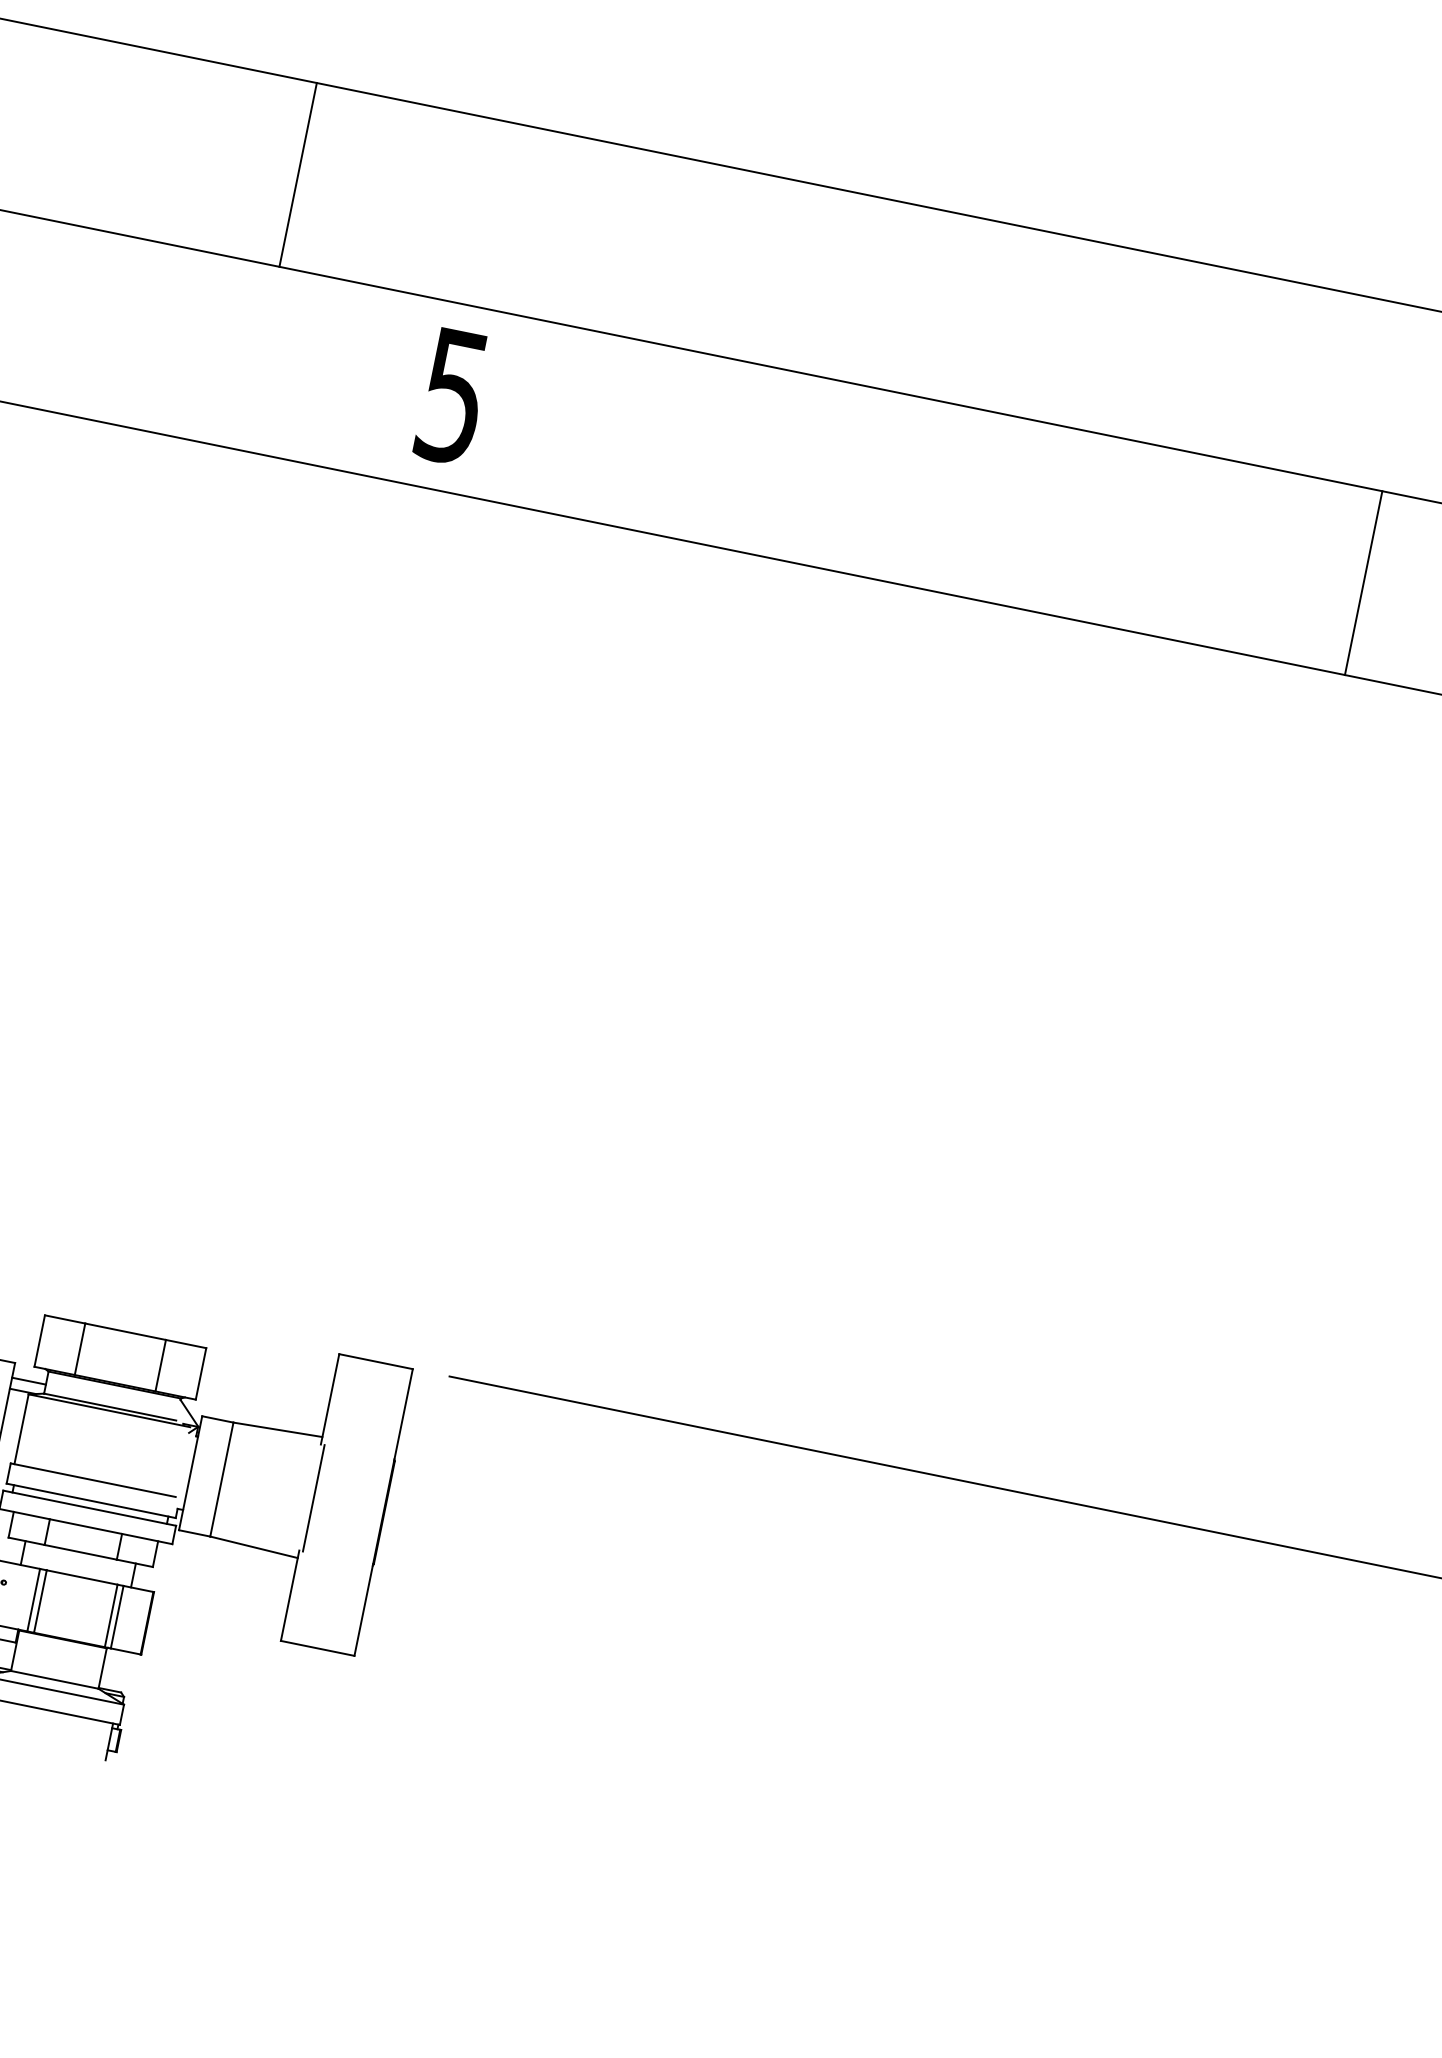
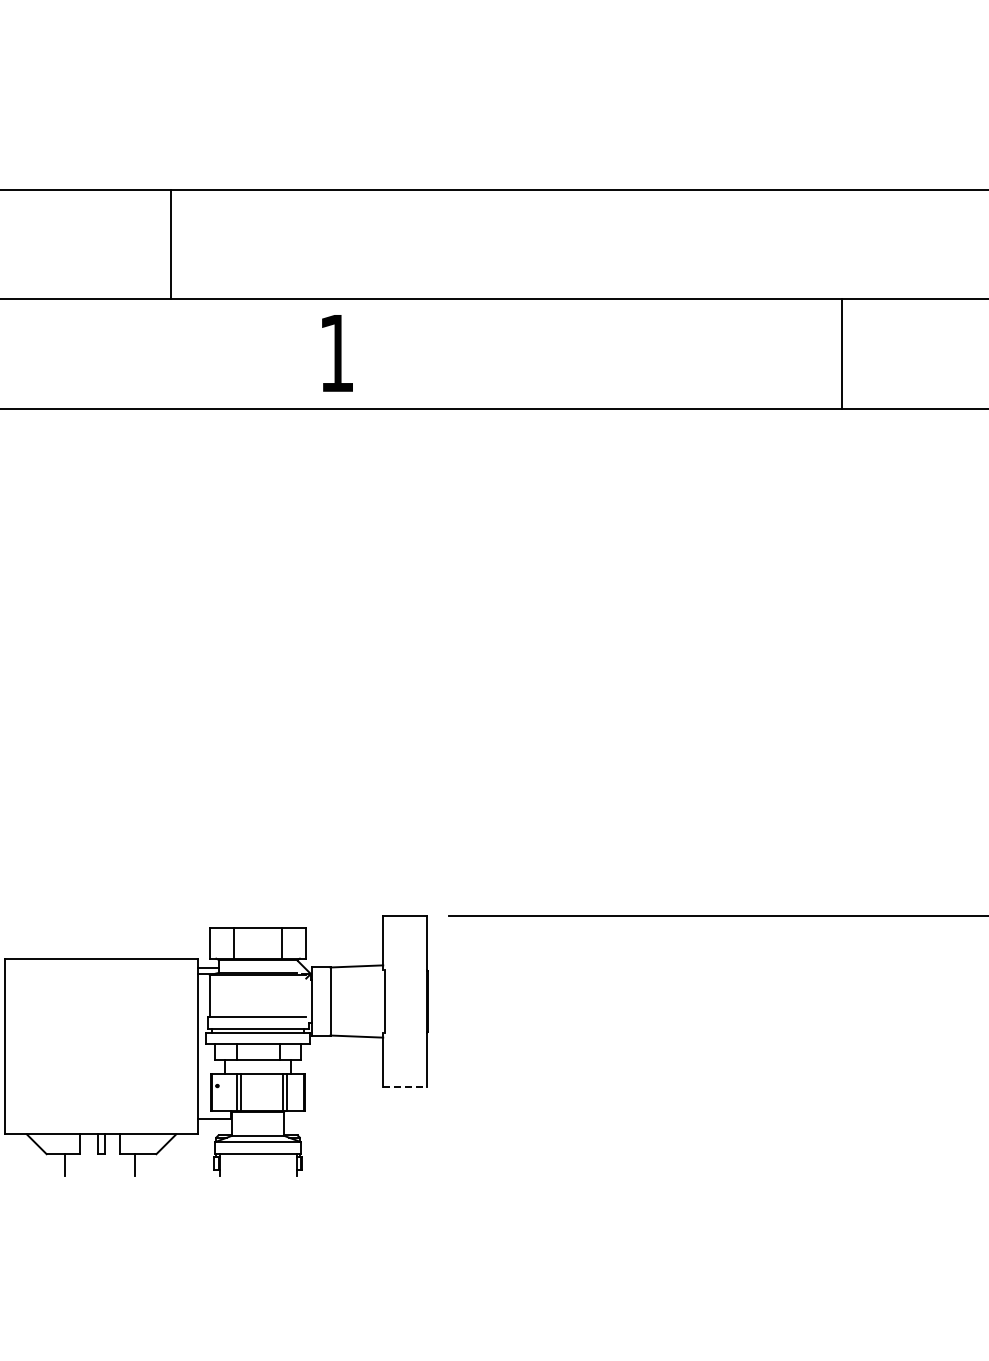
line: (298, 175) -> (171, 244), moved
text: (452, 398) -> (336, 354), 5 -> 1
line: (1363, 583) -> (841, 354), moved
line: (318, 1649) -> (405, 1087), solid -> dashed

